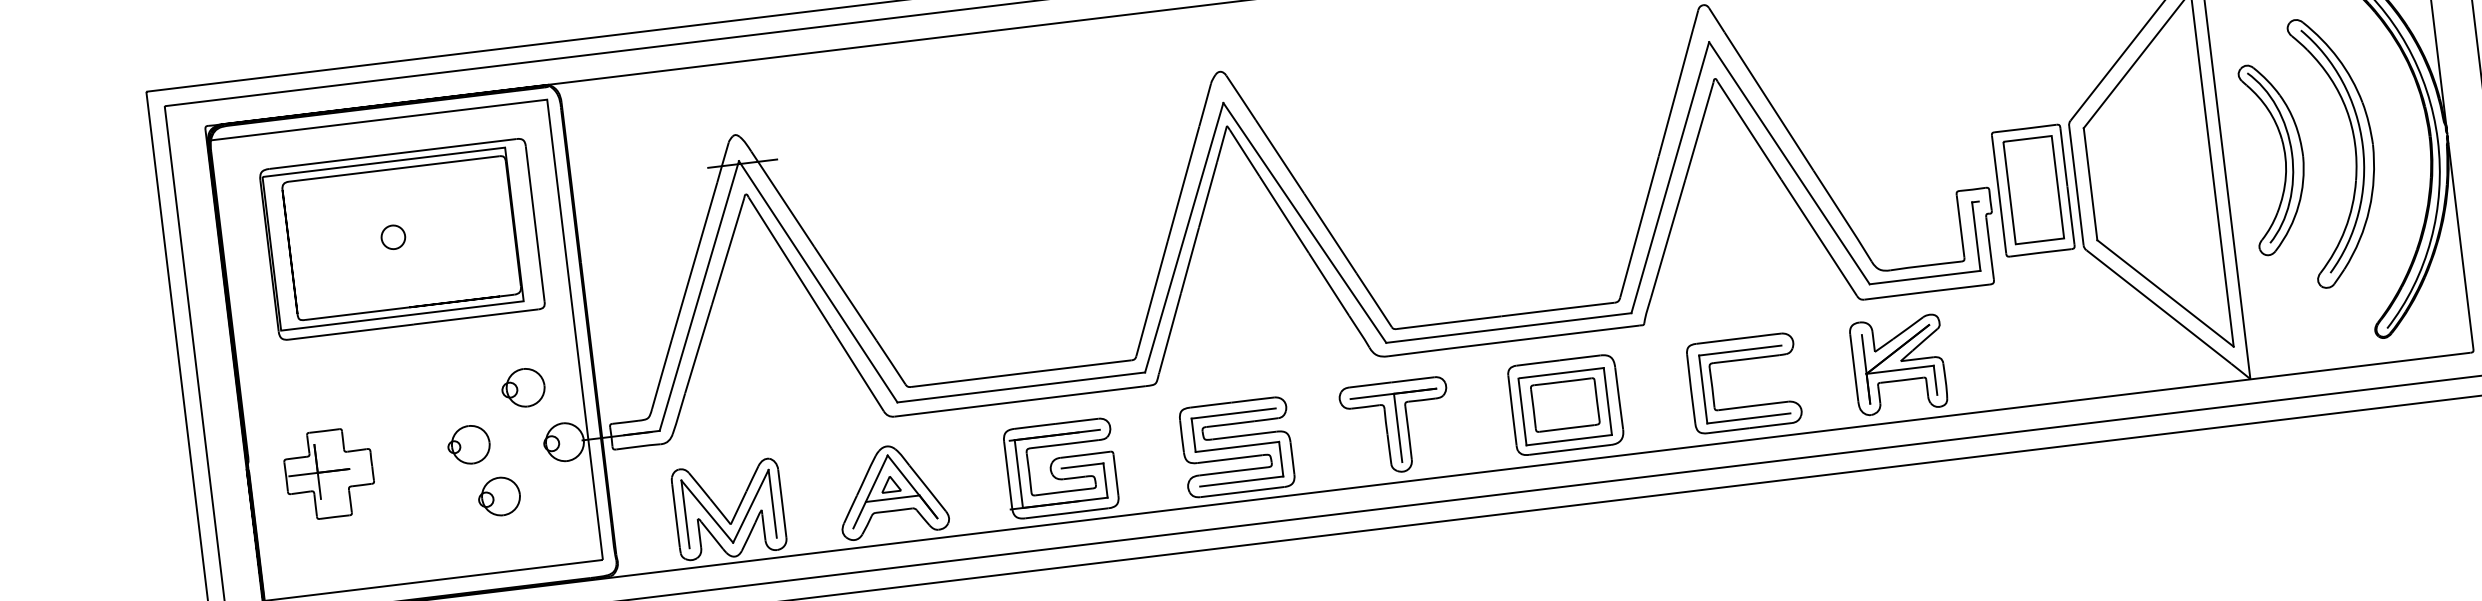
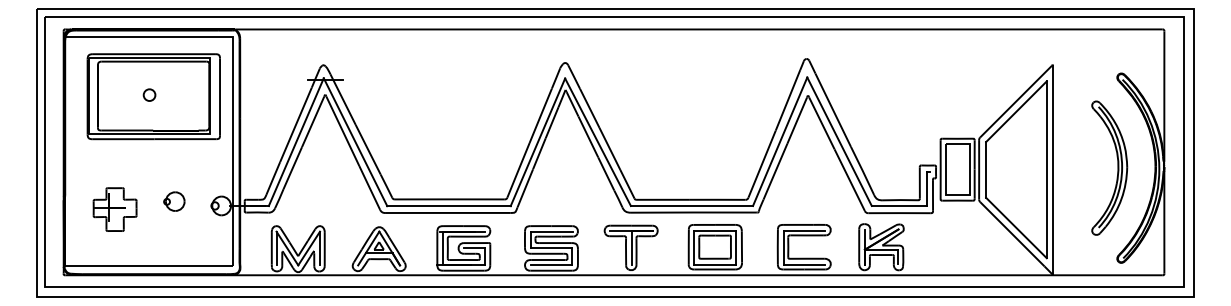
part: (2275, 158) -> (1078, 168), removed
part: (523, 387) -> (204, 176), removed
part: (328, 473) -> (114, 209), moved
part: (499, 495) -> (186, 228), removed

